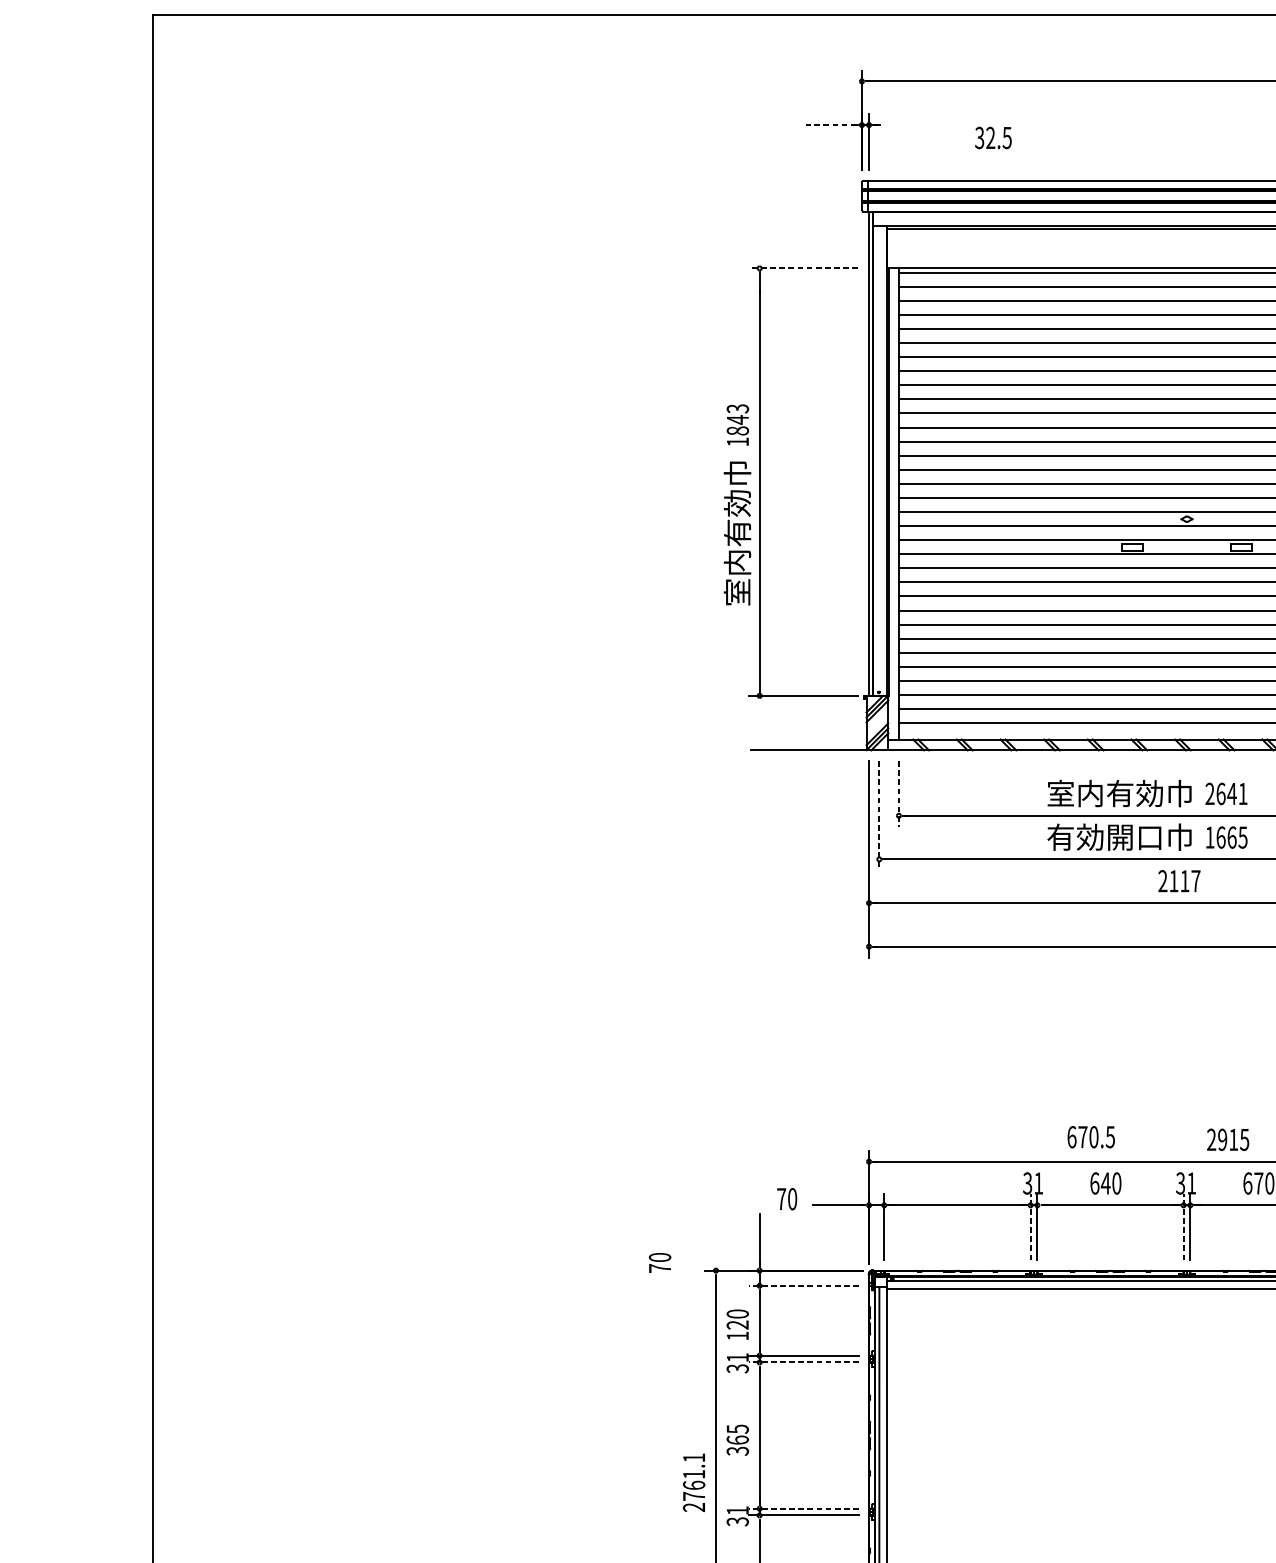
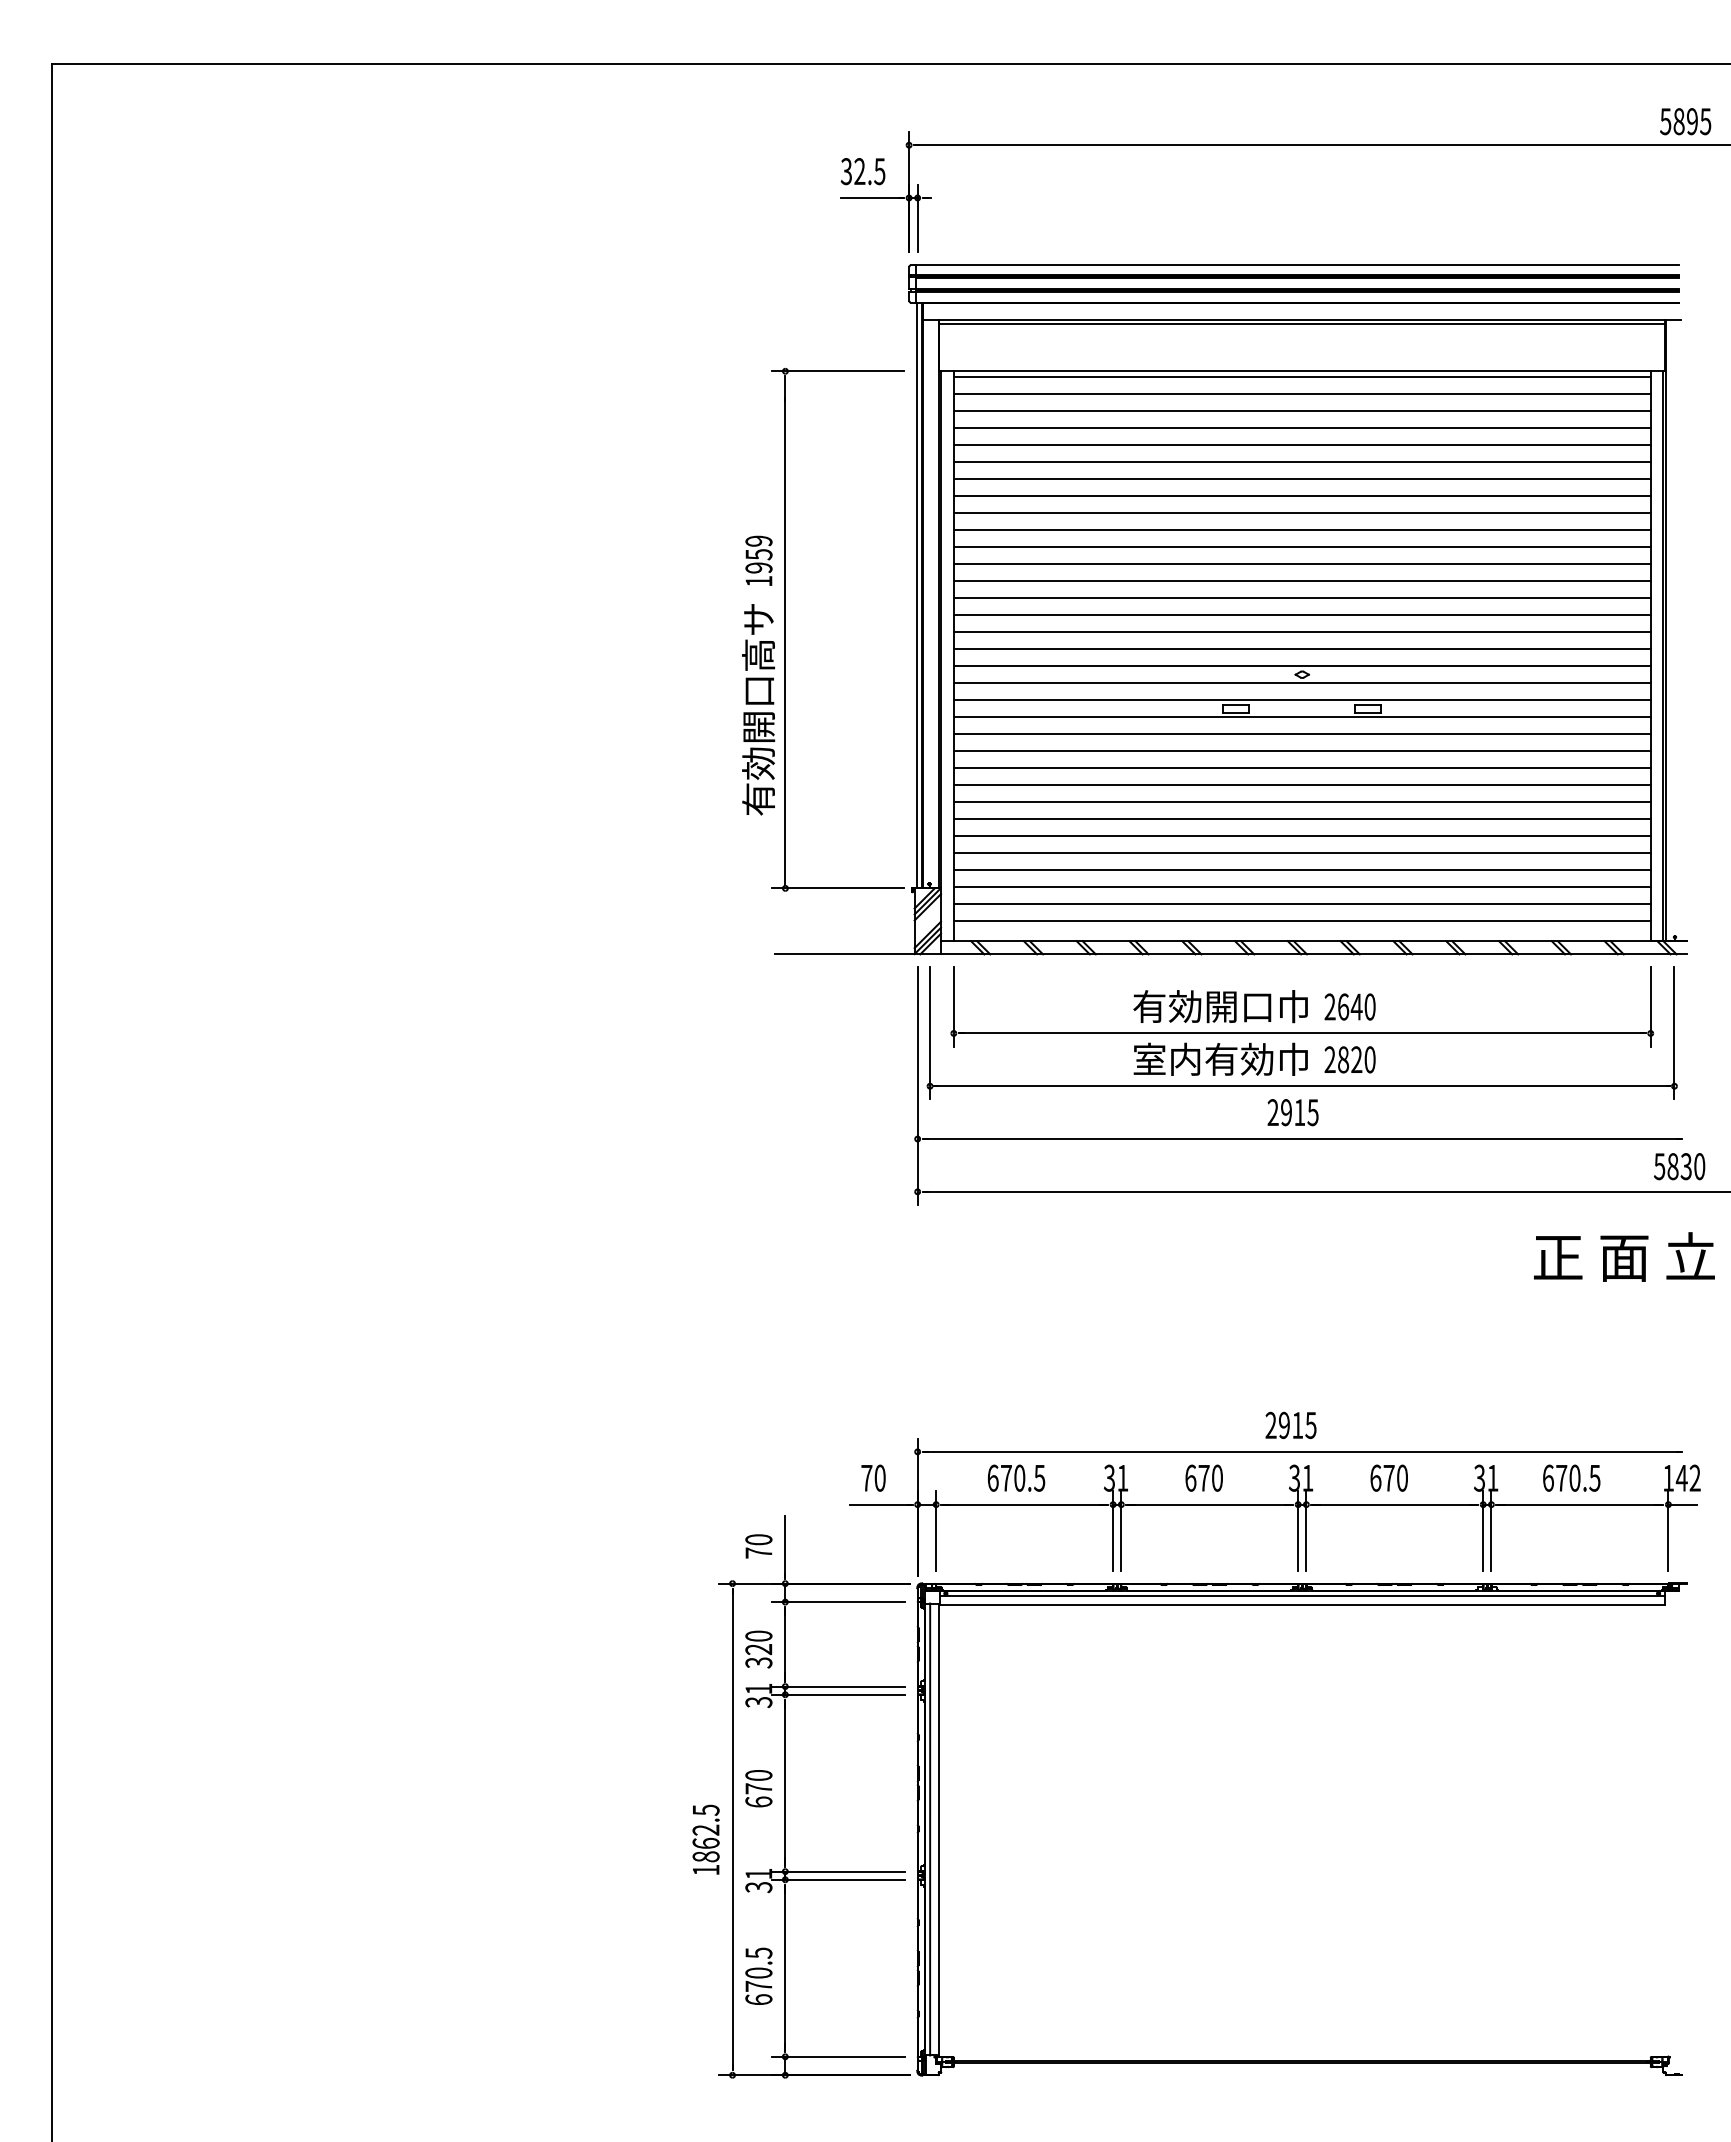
line: (830, 125) -> (871, 198), dashed -> solid
text: (992, 137) -> (862, 171), moved
line: (803, 268) -> (838, 371), dashed -> solid
text: (737, 419) -> (758, 554), 1843 -> 1959
text: (737, 547) -> (758, 709), 室内有効巾 -> 有効開口高サ
text: (1105, 793) -> (1203, 1006), 室内有効巾 -> 有効開口巾
text: (1242, 793) -> (1369, 1006), 2641 -> 2640
line: (898, 794) -> (953, 1007), dashed -> solid
line: (879, 815) -> (930, 1033), dashed -> solid
text: (1105, 836) -> (1203, 1058), 有効開口巾 -> 室内有効巾
text: (1226, 837) -> (1349, 1059), 1665 -> 2820
text: (1184, 881) -> (1299, 1112), 2117 -> 2915
text: (1091, 1136) -> (1016, 1477), moved
text: (1227, 1139) -> (1290, 1425), moved
text: (1106, 1183) -> (1204, 1478), 640 -> 670
text: (787, 1198) -> (873, 1477), moved
line: (1030, 1227) -> (1113, 1531), dashed -> solid
line: (1183, 1227) -> (1298, 1531), dashed -> solid
text: (659, 1263) -> (758, 1546), moved
line: (803, 1286) -> (838, 1602), dashed -> solid
text: (737, 1335) -> (758, 1662), 120 -> 320
line: (803, 1362) -> (838, 1694), dashed -> solid
text: (737, 1439) -> (758, 1788), 365 -> 670
text: (693, 1482) -> (705, 1839), 2761.1 -> 1862.5
line: (803, 1508) -> (838, 1871), dashed -> solid

